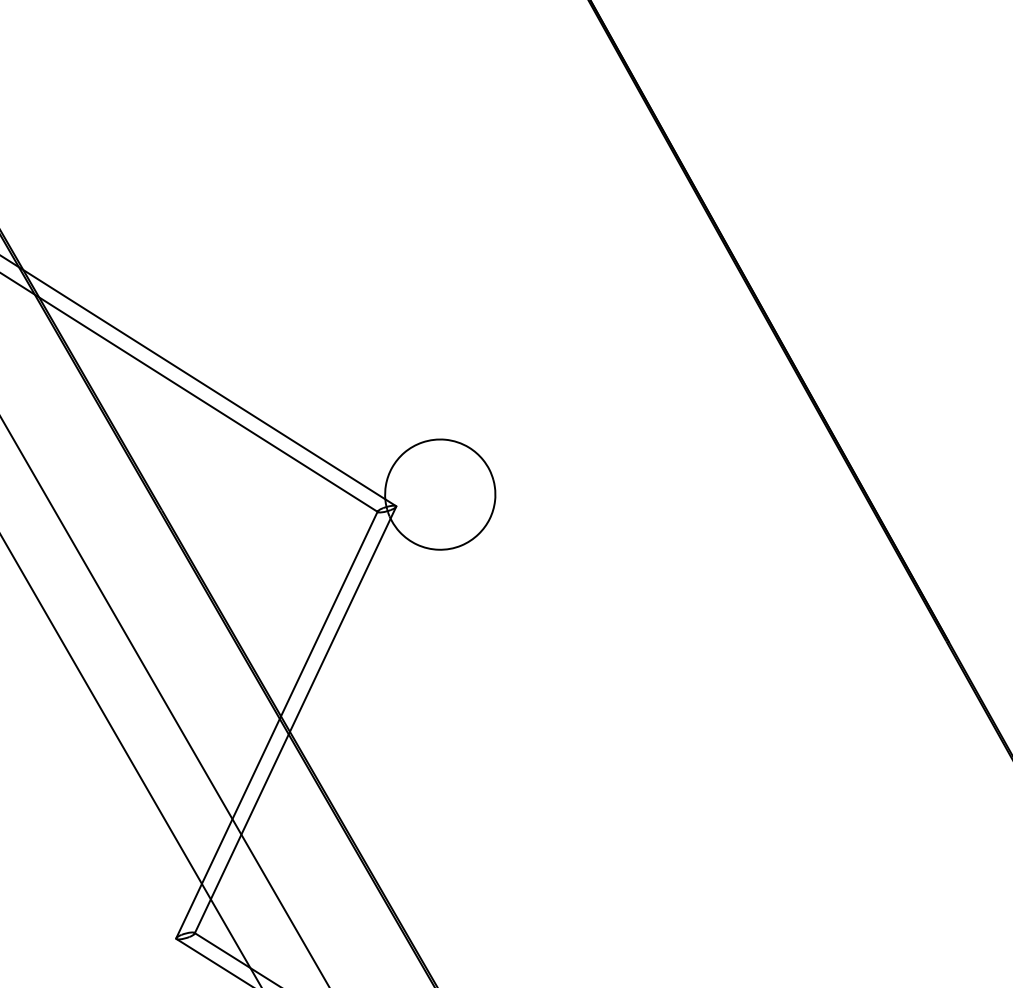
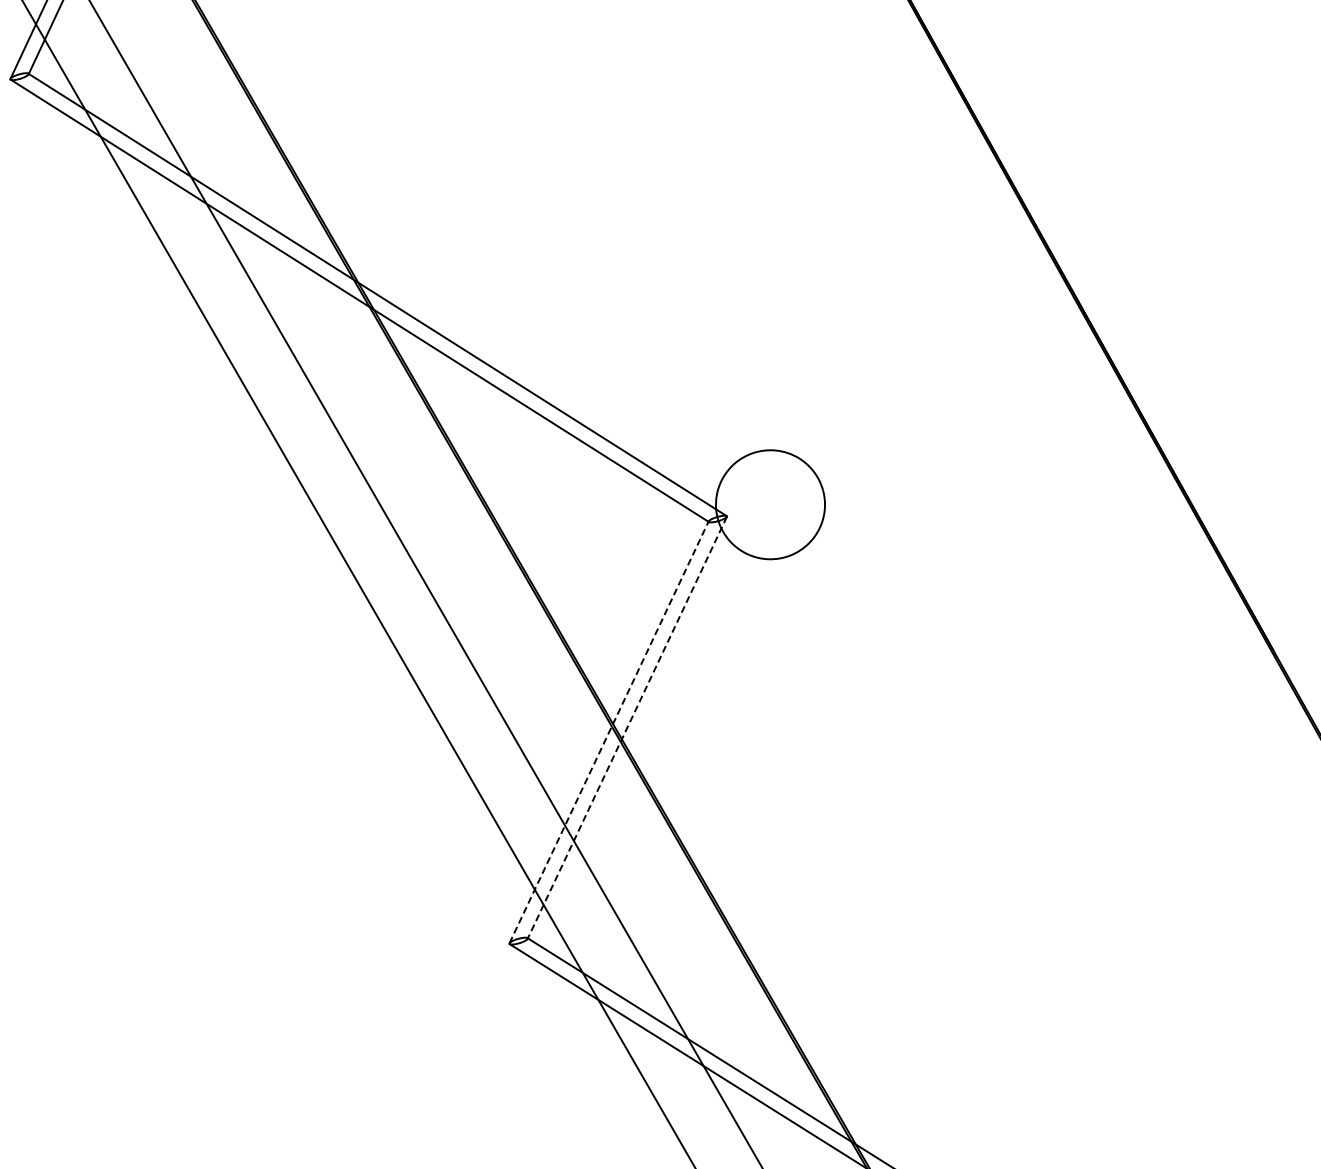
line: (295, 720) -> (627, 728), solid -> dashed
line: (277, 723) -> (609, 731), solid -> dashed

